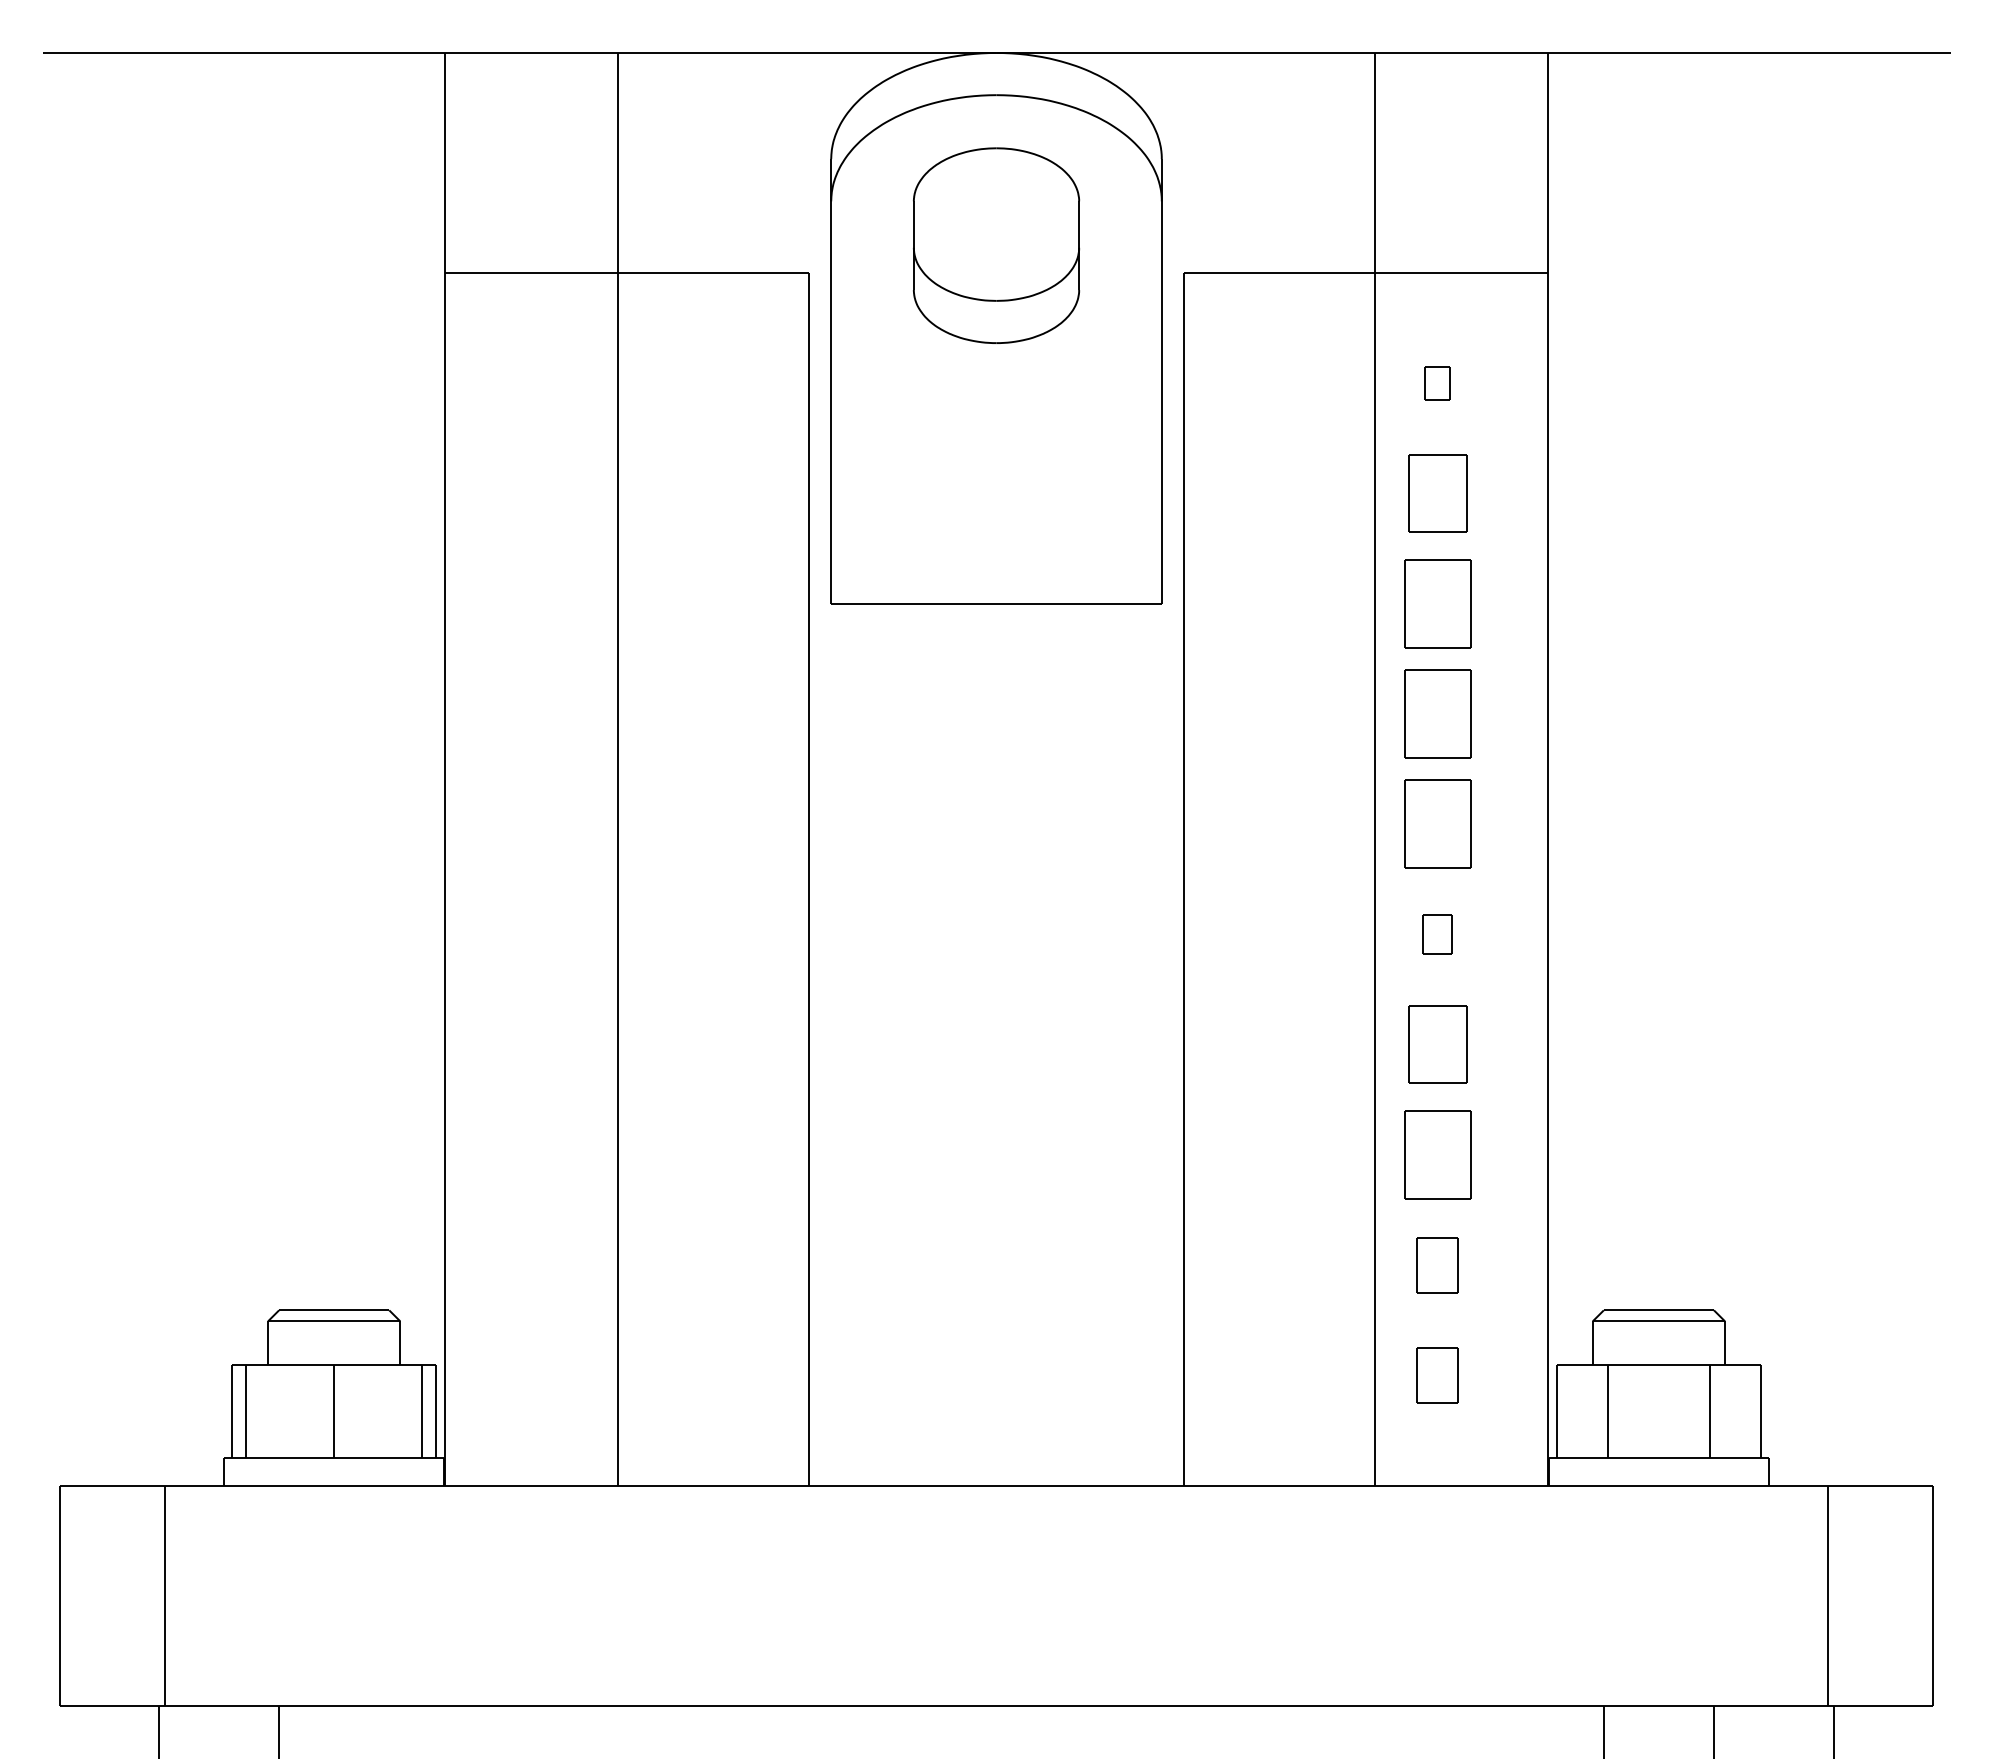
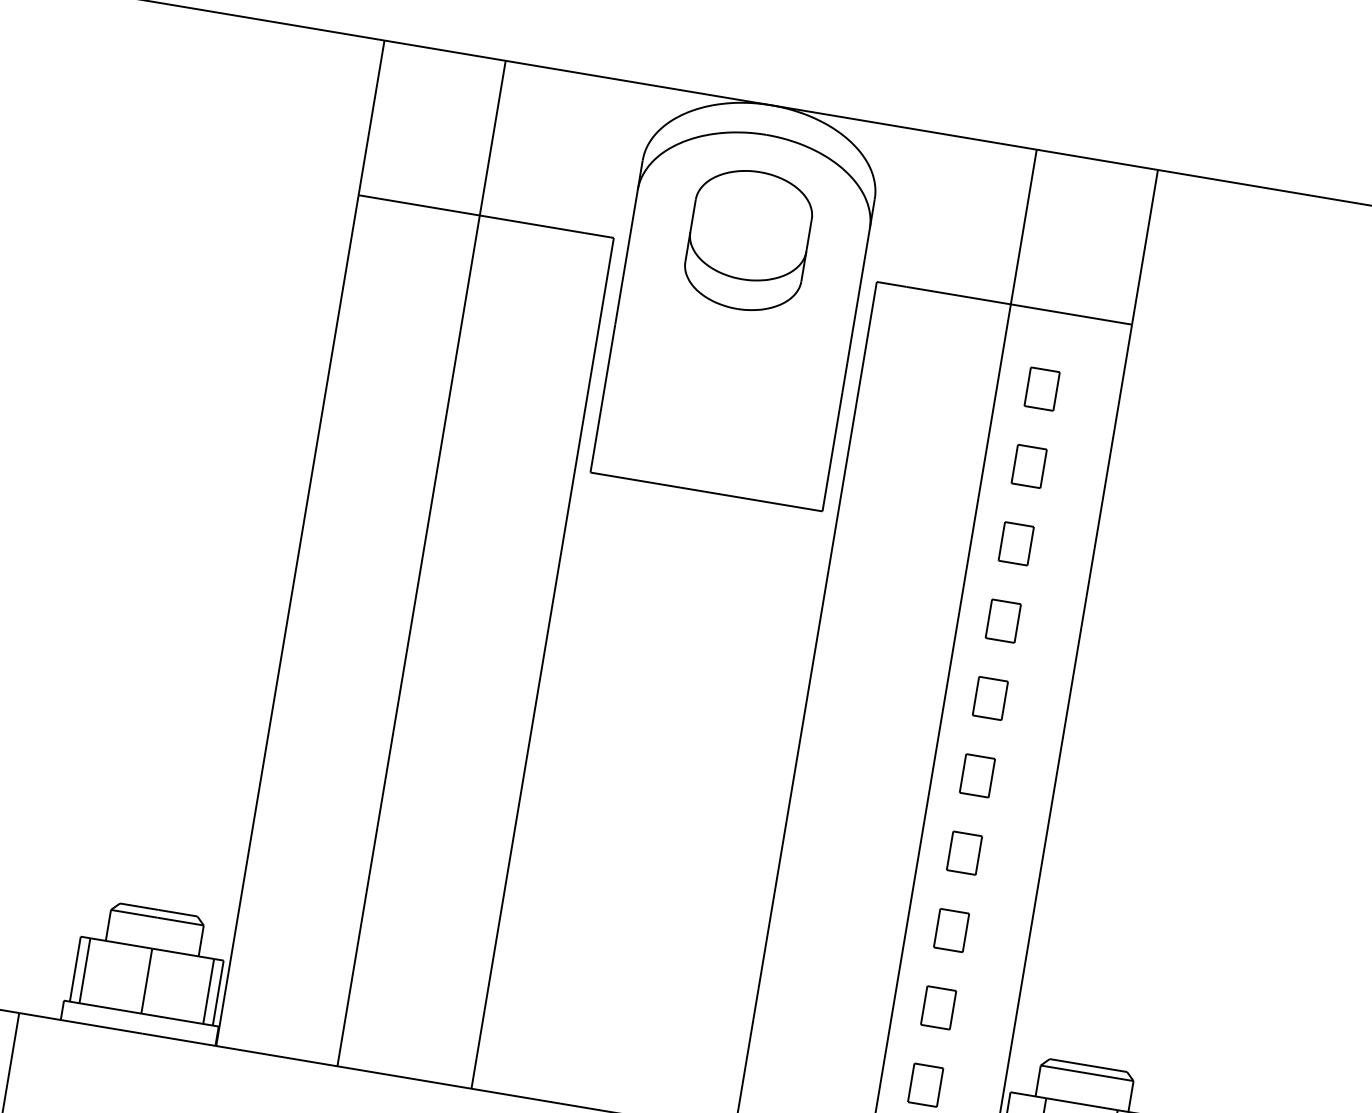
part: (1437, 383) -> (1041, 389), size x1.67
part: (1437, 493) -> (1029, 466), size x0.71
part: (1437, 603) -> (1016, 543), size x0.62
part: (1437, 714) -> (1003, 621), size x0.62
part: (1437, 824) -> (990, 698), size x0.62
part: (1437, 934) -> (977, 775), size x1.43
part: (1437, 1044) -> (964, 852), size x0.71
part: (1437, 1154) -> (951, 930), size x0.62

